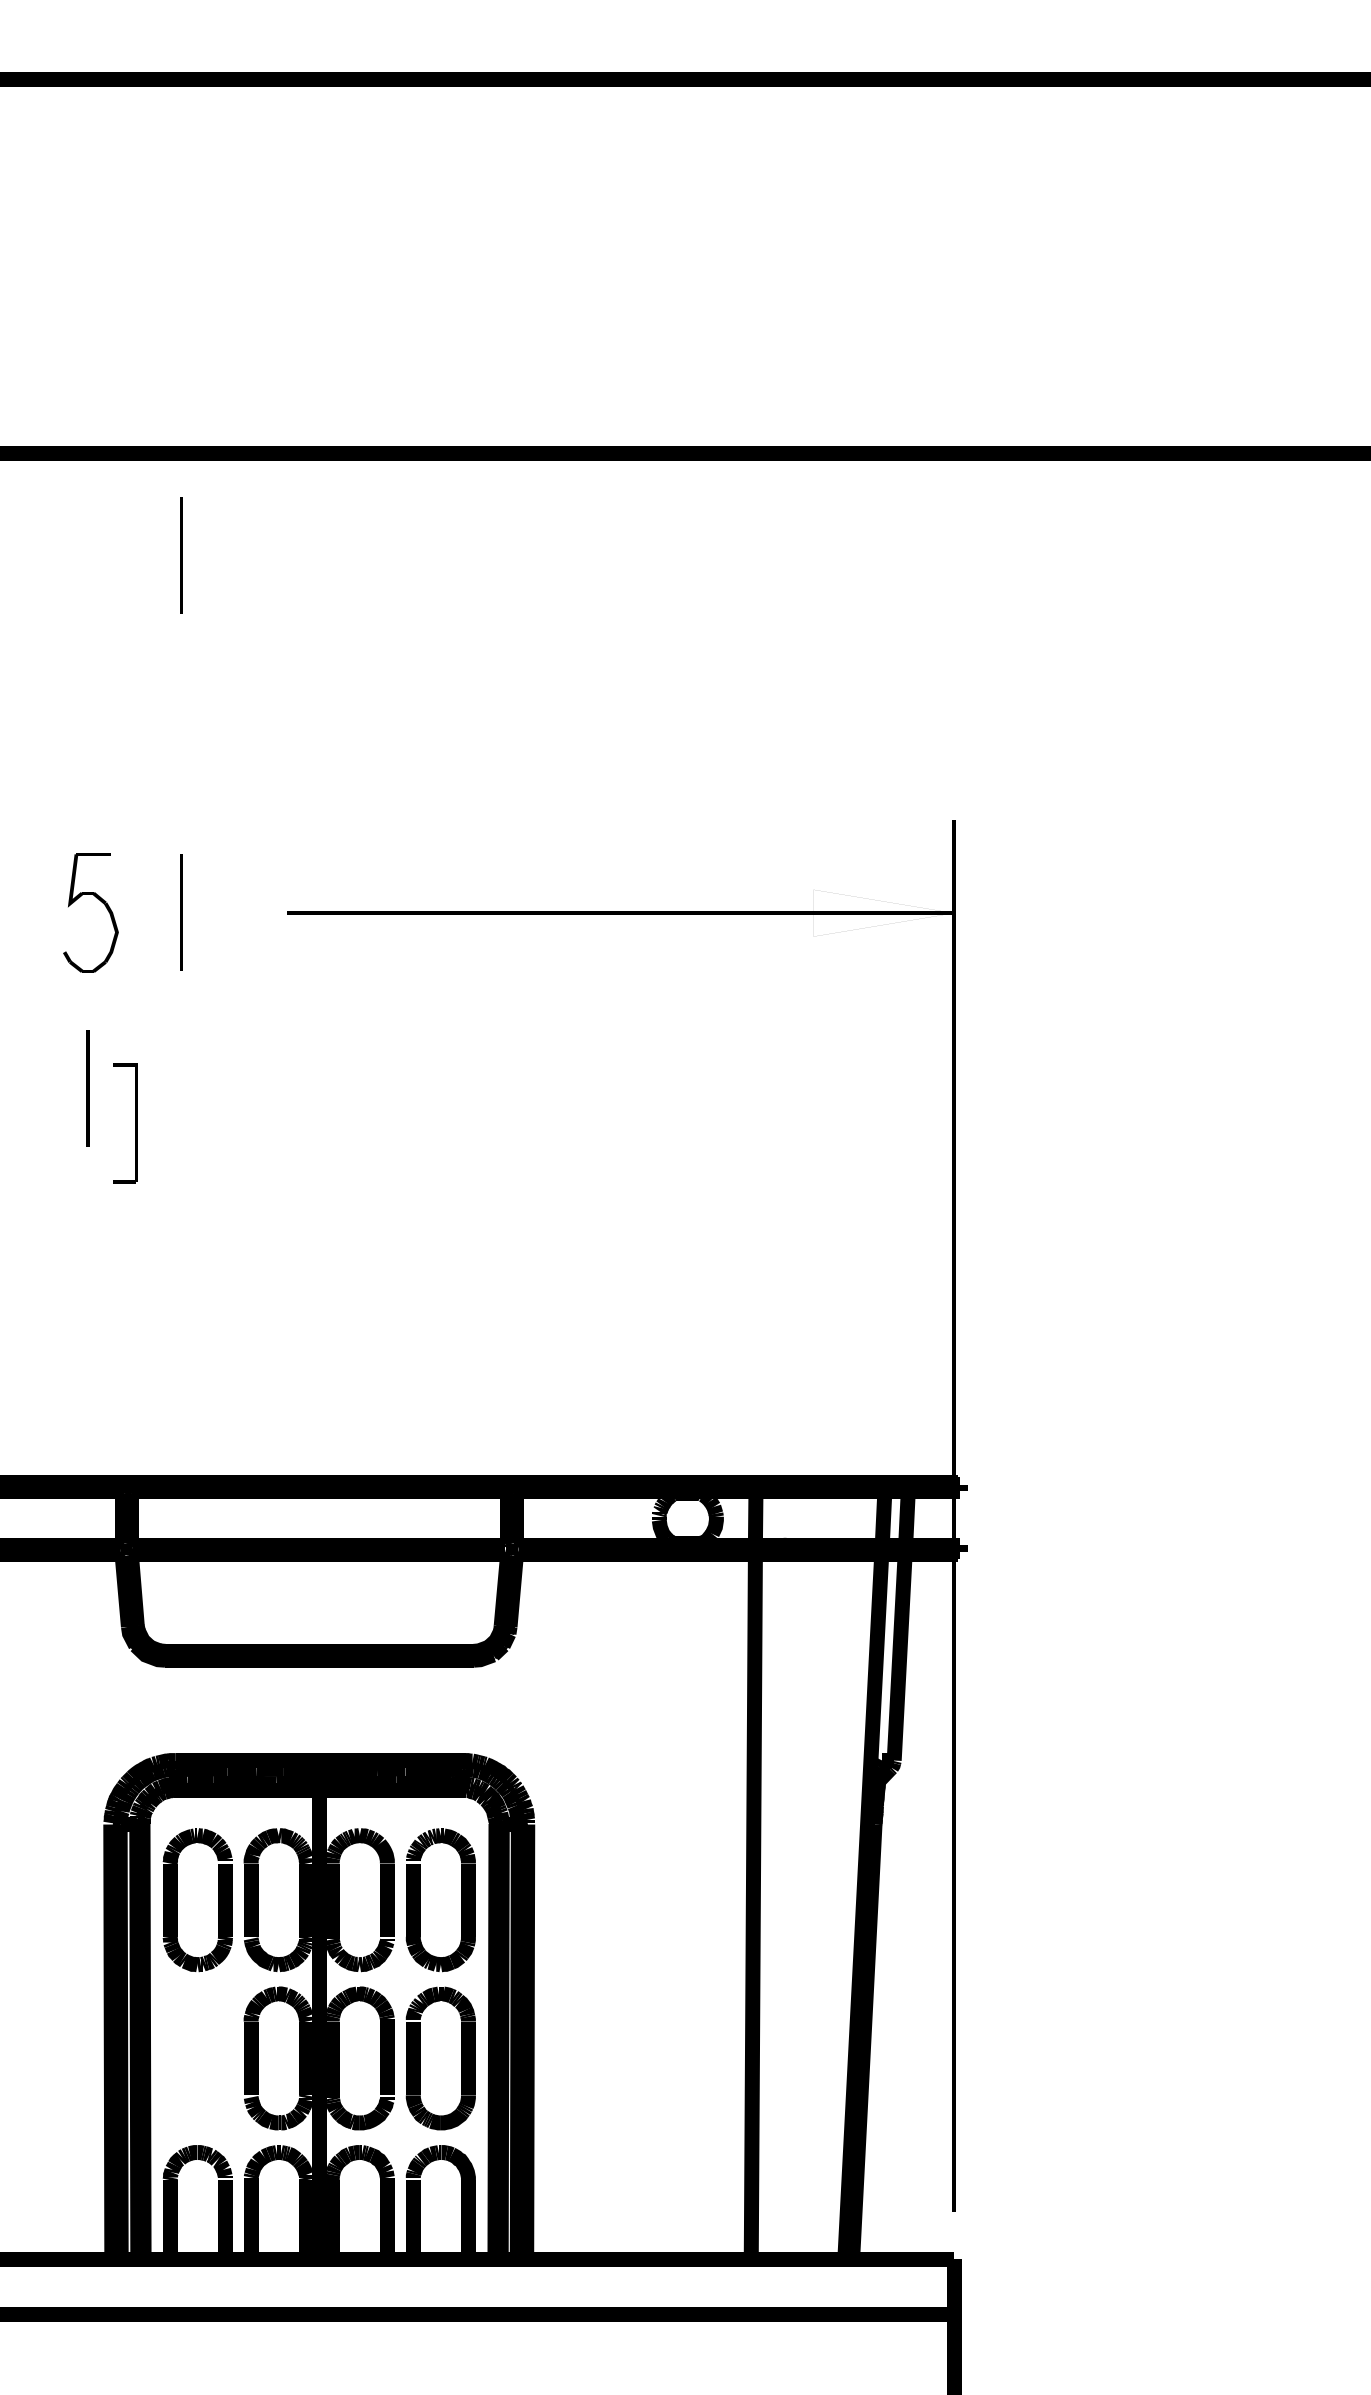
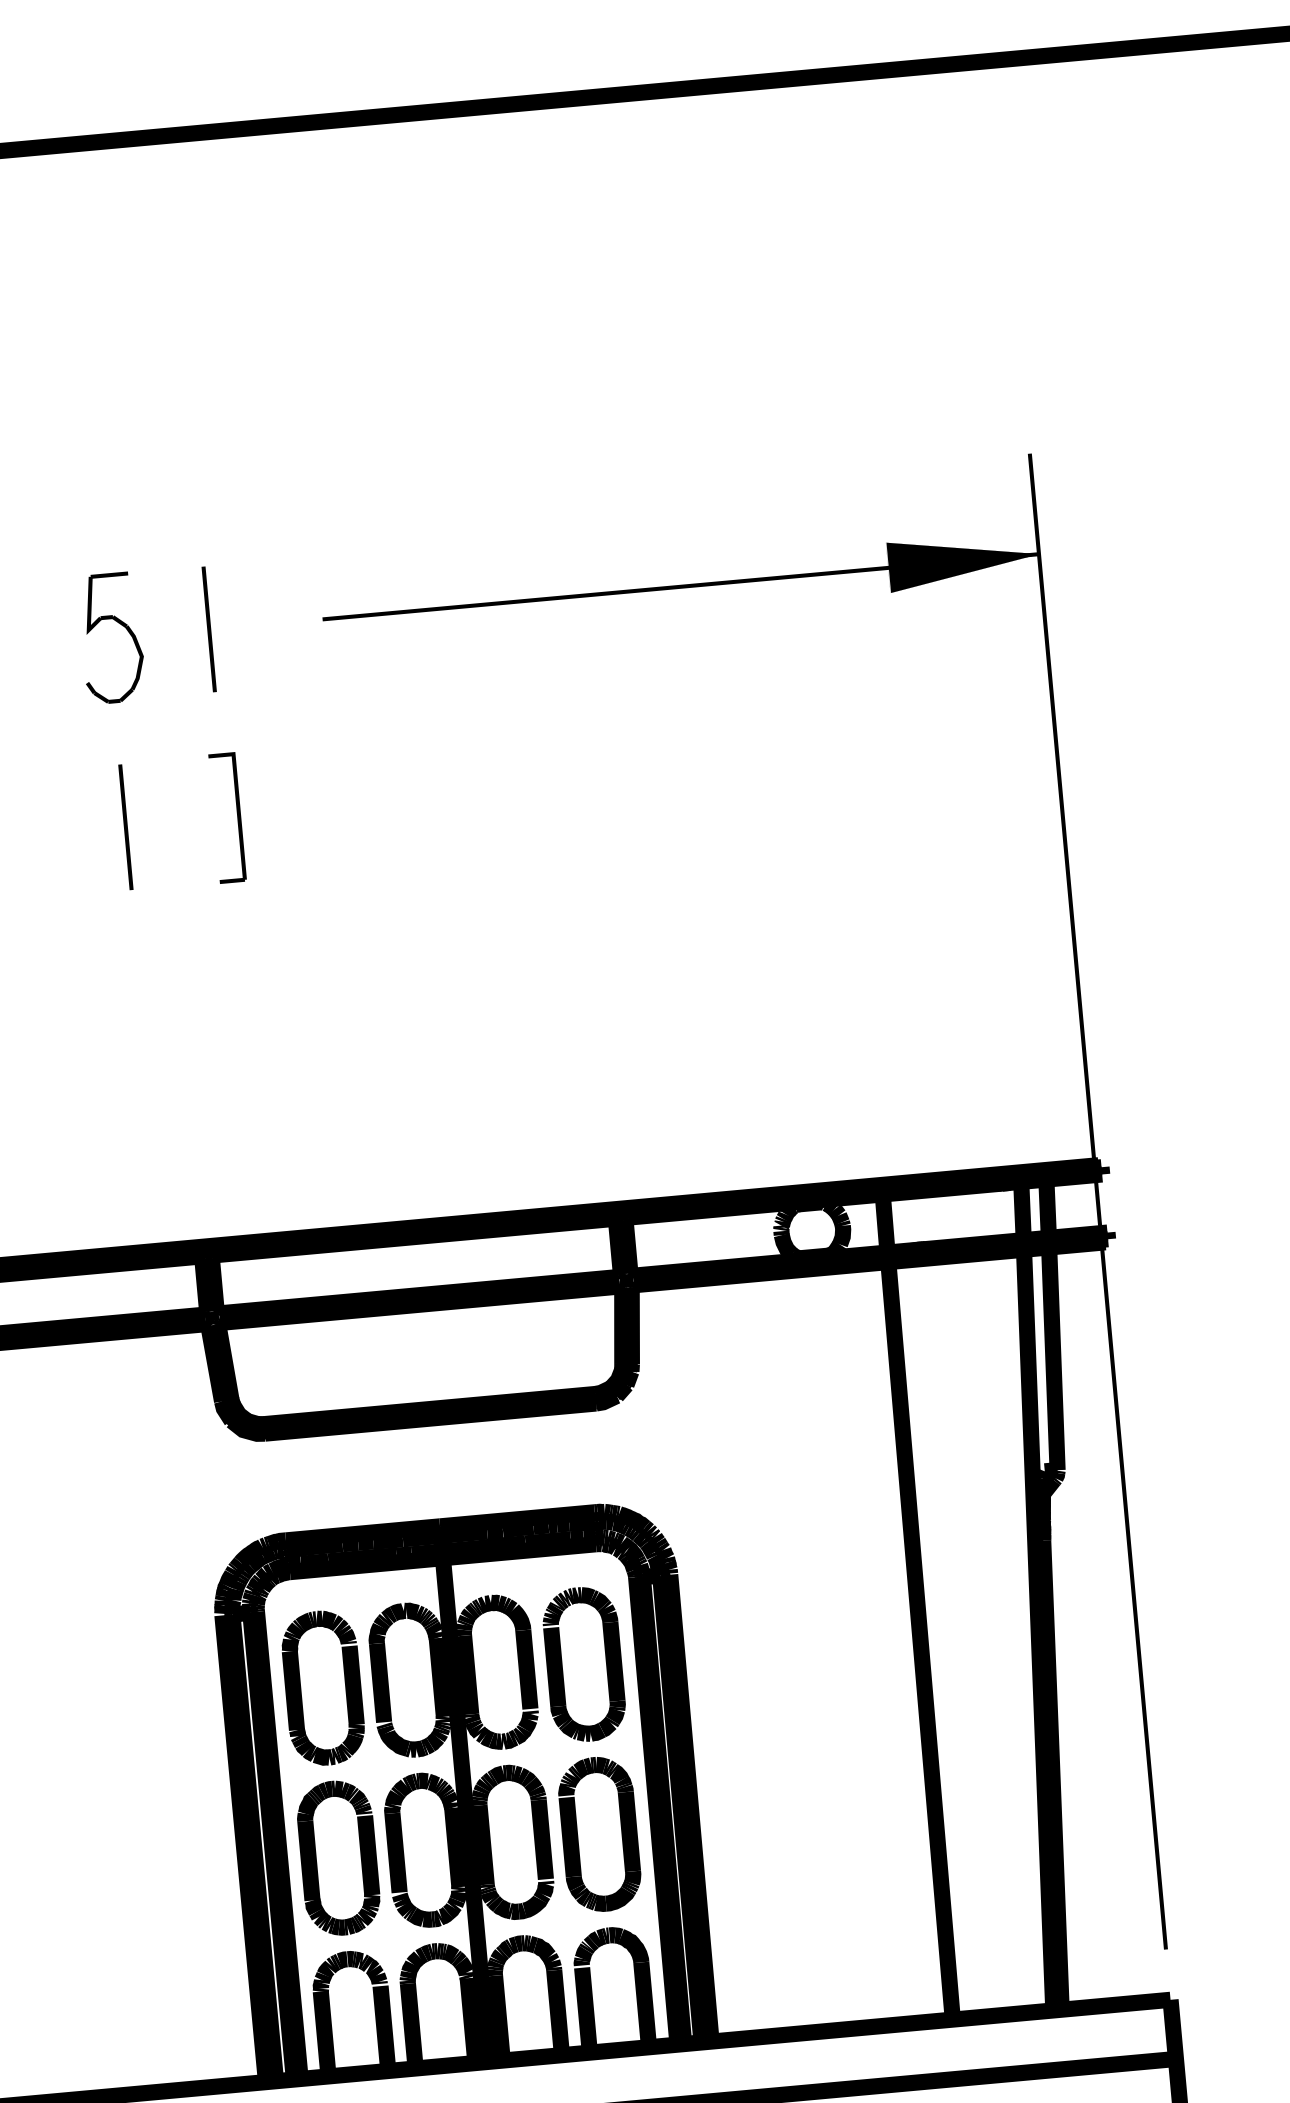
line: (181, 555) -> (174, 245), removed
fill: (884, 912) -> (964, 560), added
part: (135, 1123) -> (238, 816), moved
part: (177, 2058) -> (316, 1860), added

